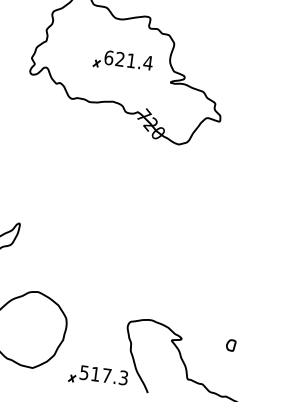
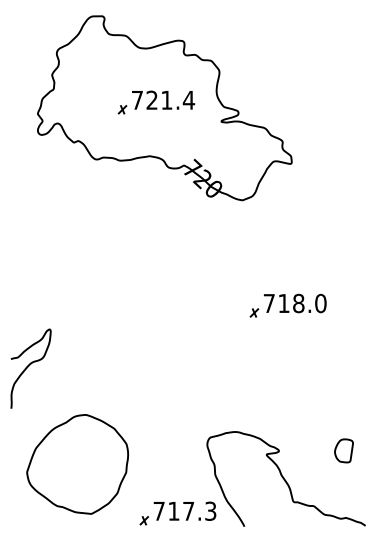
text: (109, 57) -> (137, 99), 621.4 -> 721.4
part: (202, 229) -> (287, 305), added
part: (230, 345) -> (343, 450), size x1.67
text: (83, 372) -> (158, 511), 517.3 -> 717.3

